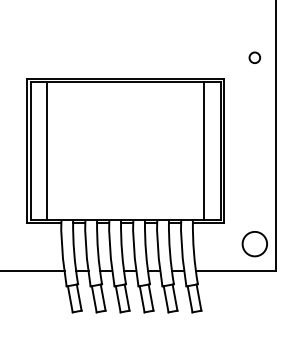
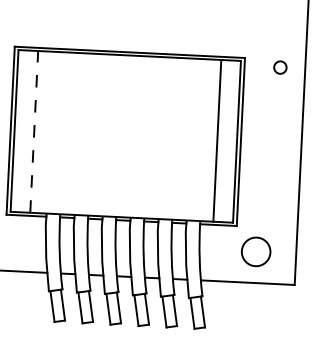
circle: (254, 57) -> (279, 67), moved
line: (47, 150) -> (34, 131), solid -> dashed
circle: (254, 244) -> (255, 252), moved

